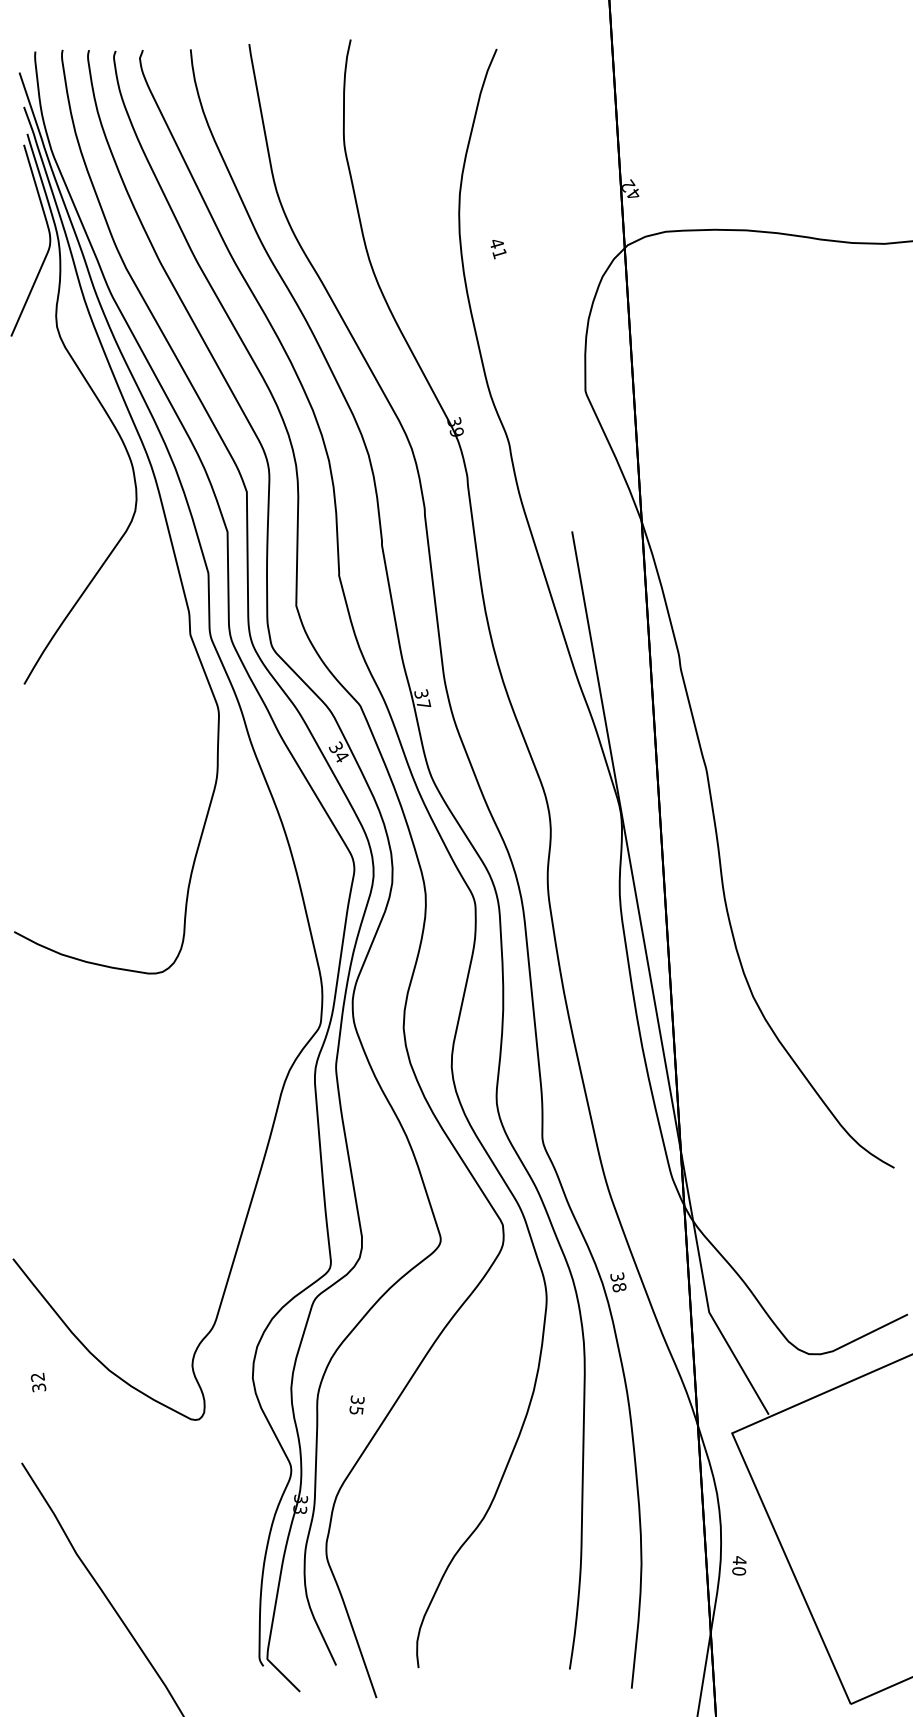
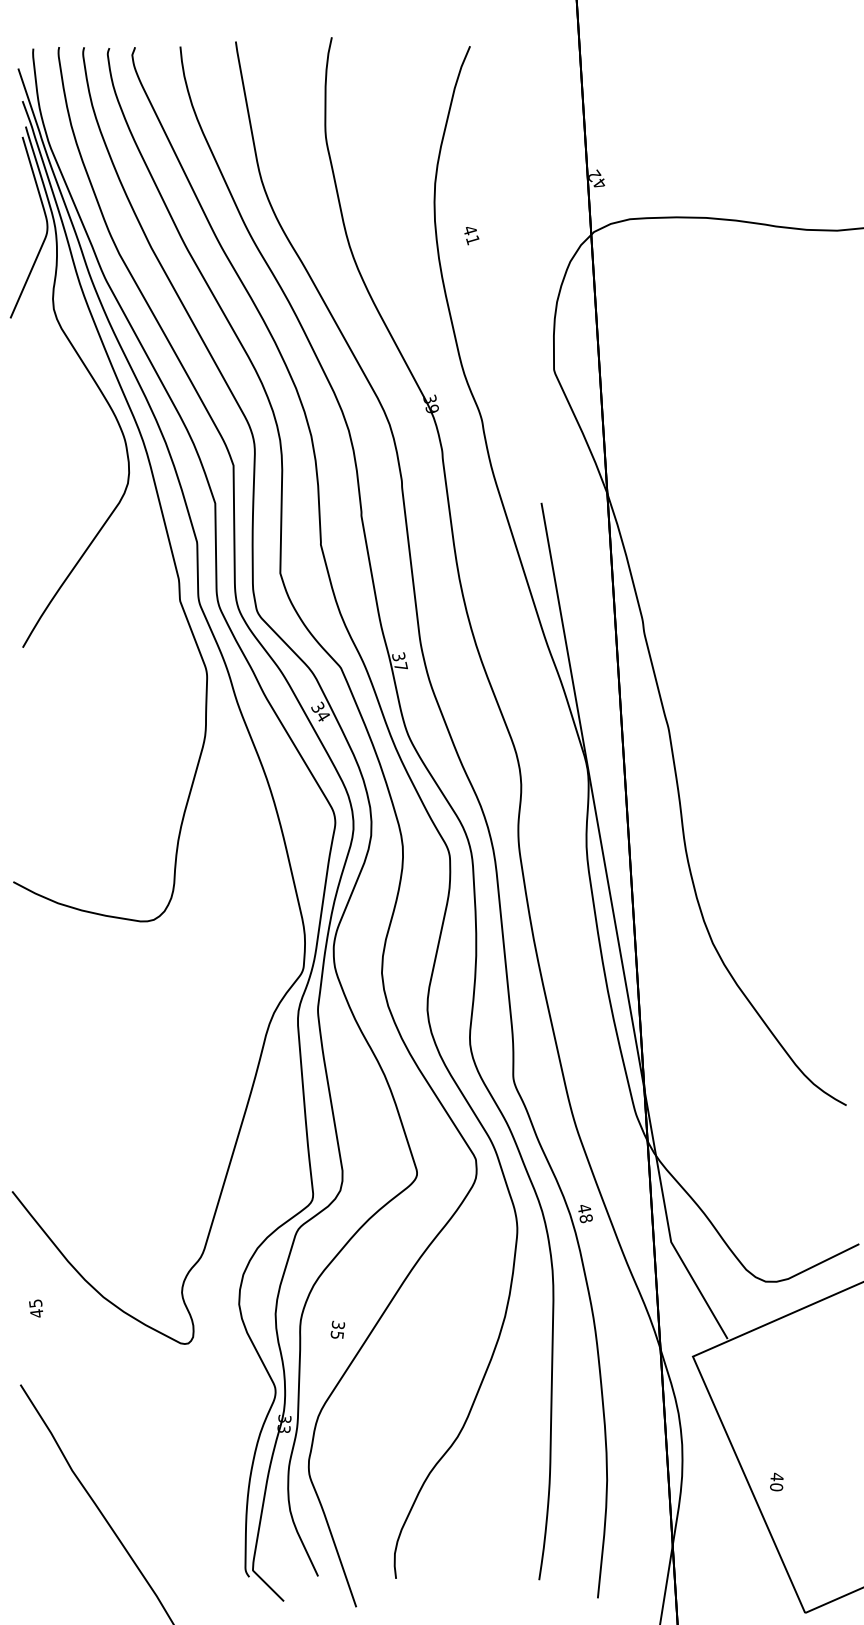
text: (617, 1276) -> (584, 1208), 38 -> 48
text: (38, 1382) -> (36, 1308), 32 -> 45
text: (739, 1565) -> (776, 1481), moved

